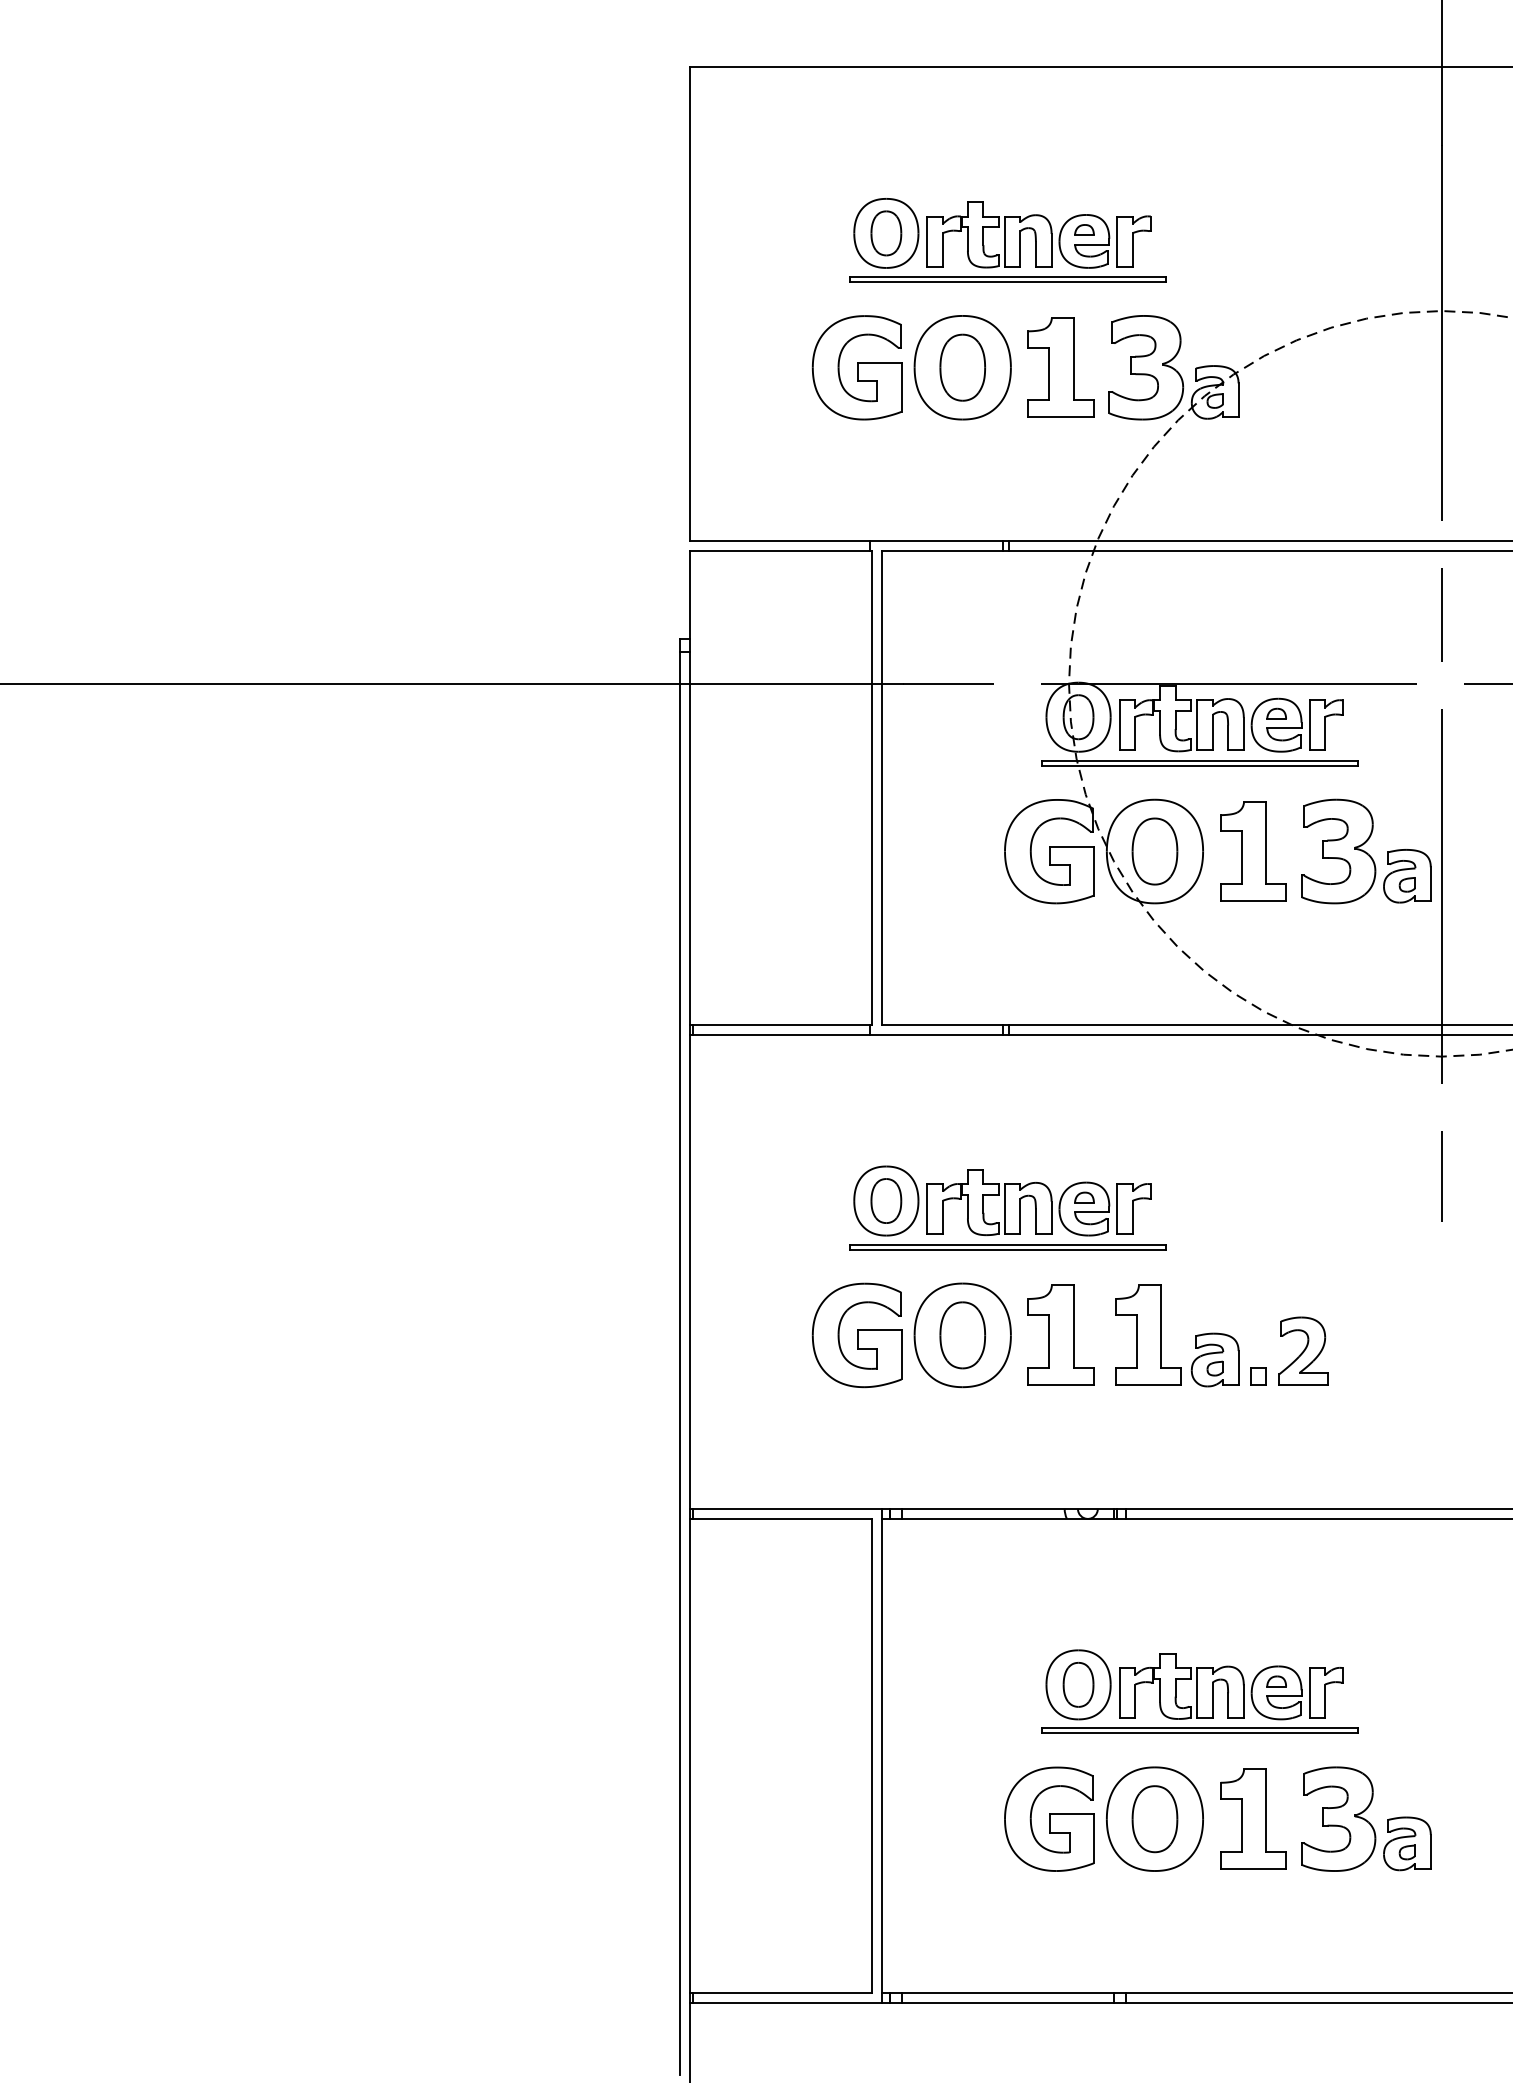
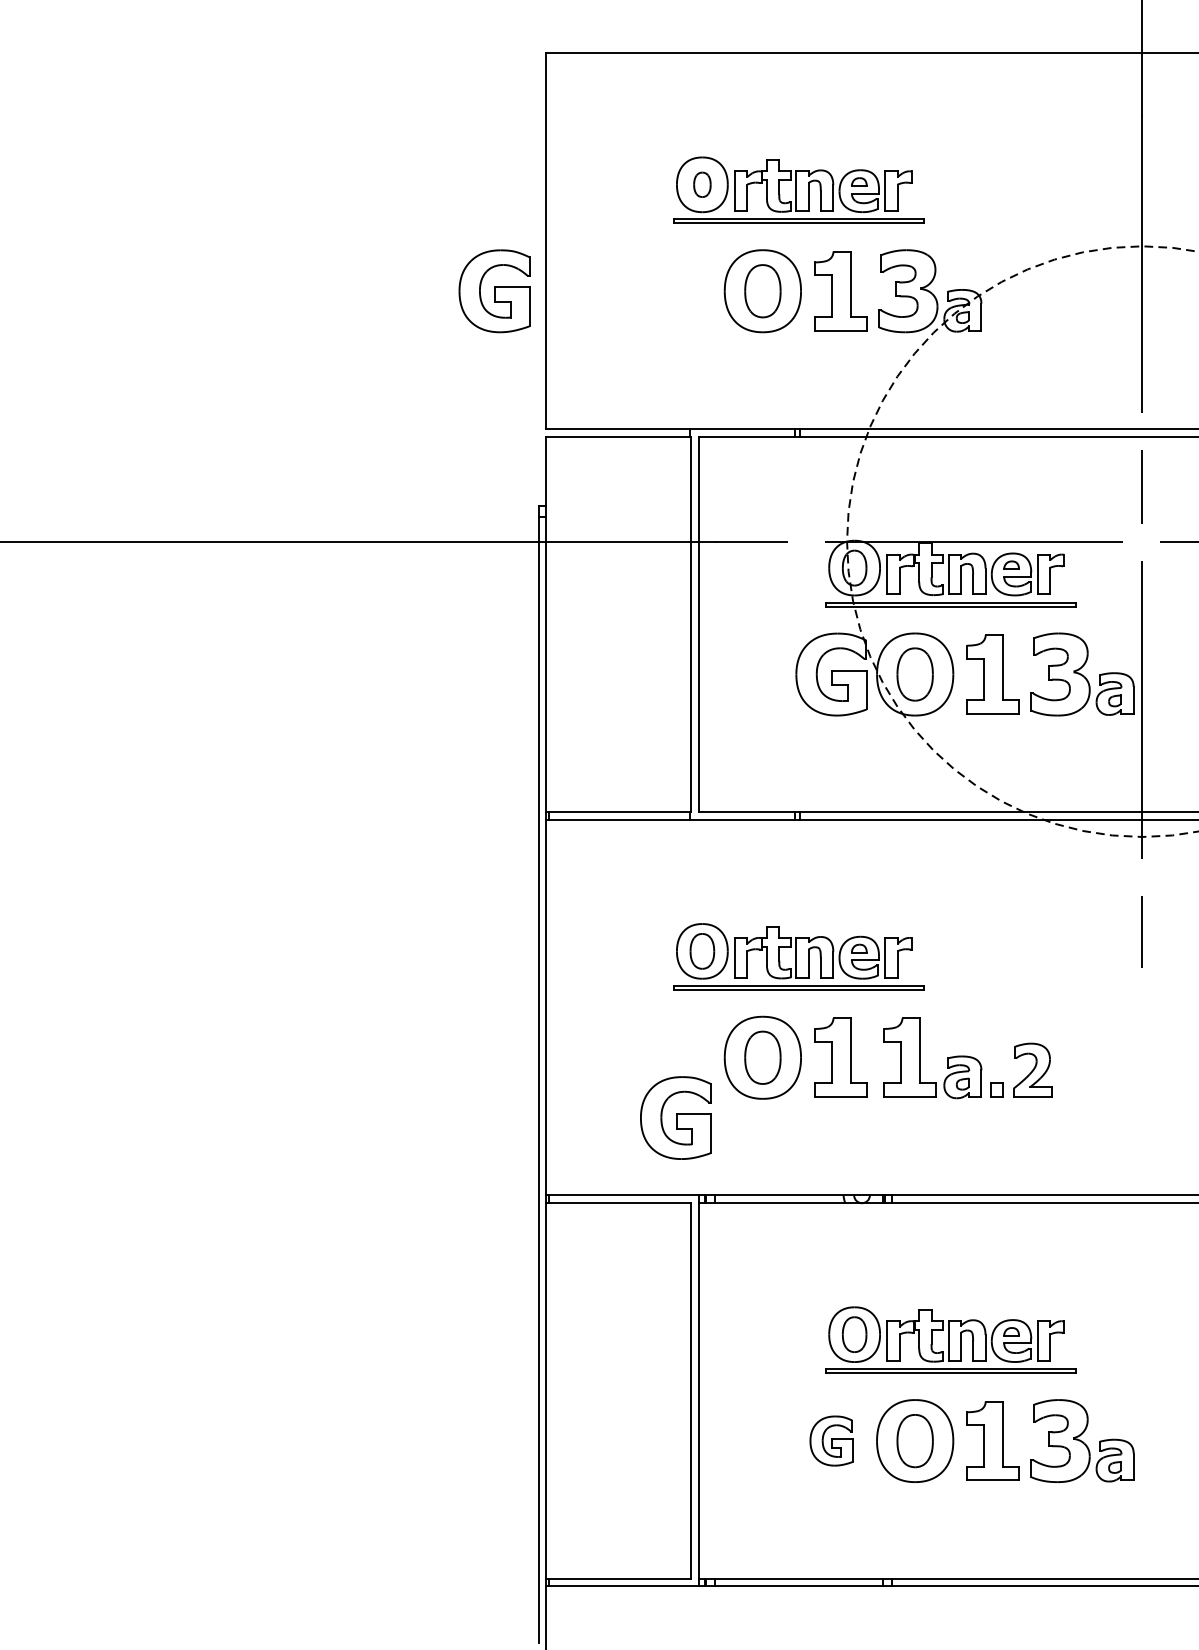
part: (886, 233) -> (702, 184), size x0.7
part: (856, 367) -> (494, 291), moved
part: (856, 1335) -> (675, 1118), moved
part: (1049, 1818) -> (831, 1440), size x0.6

